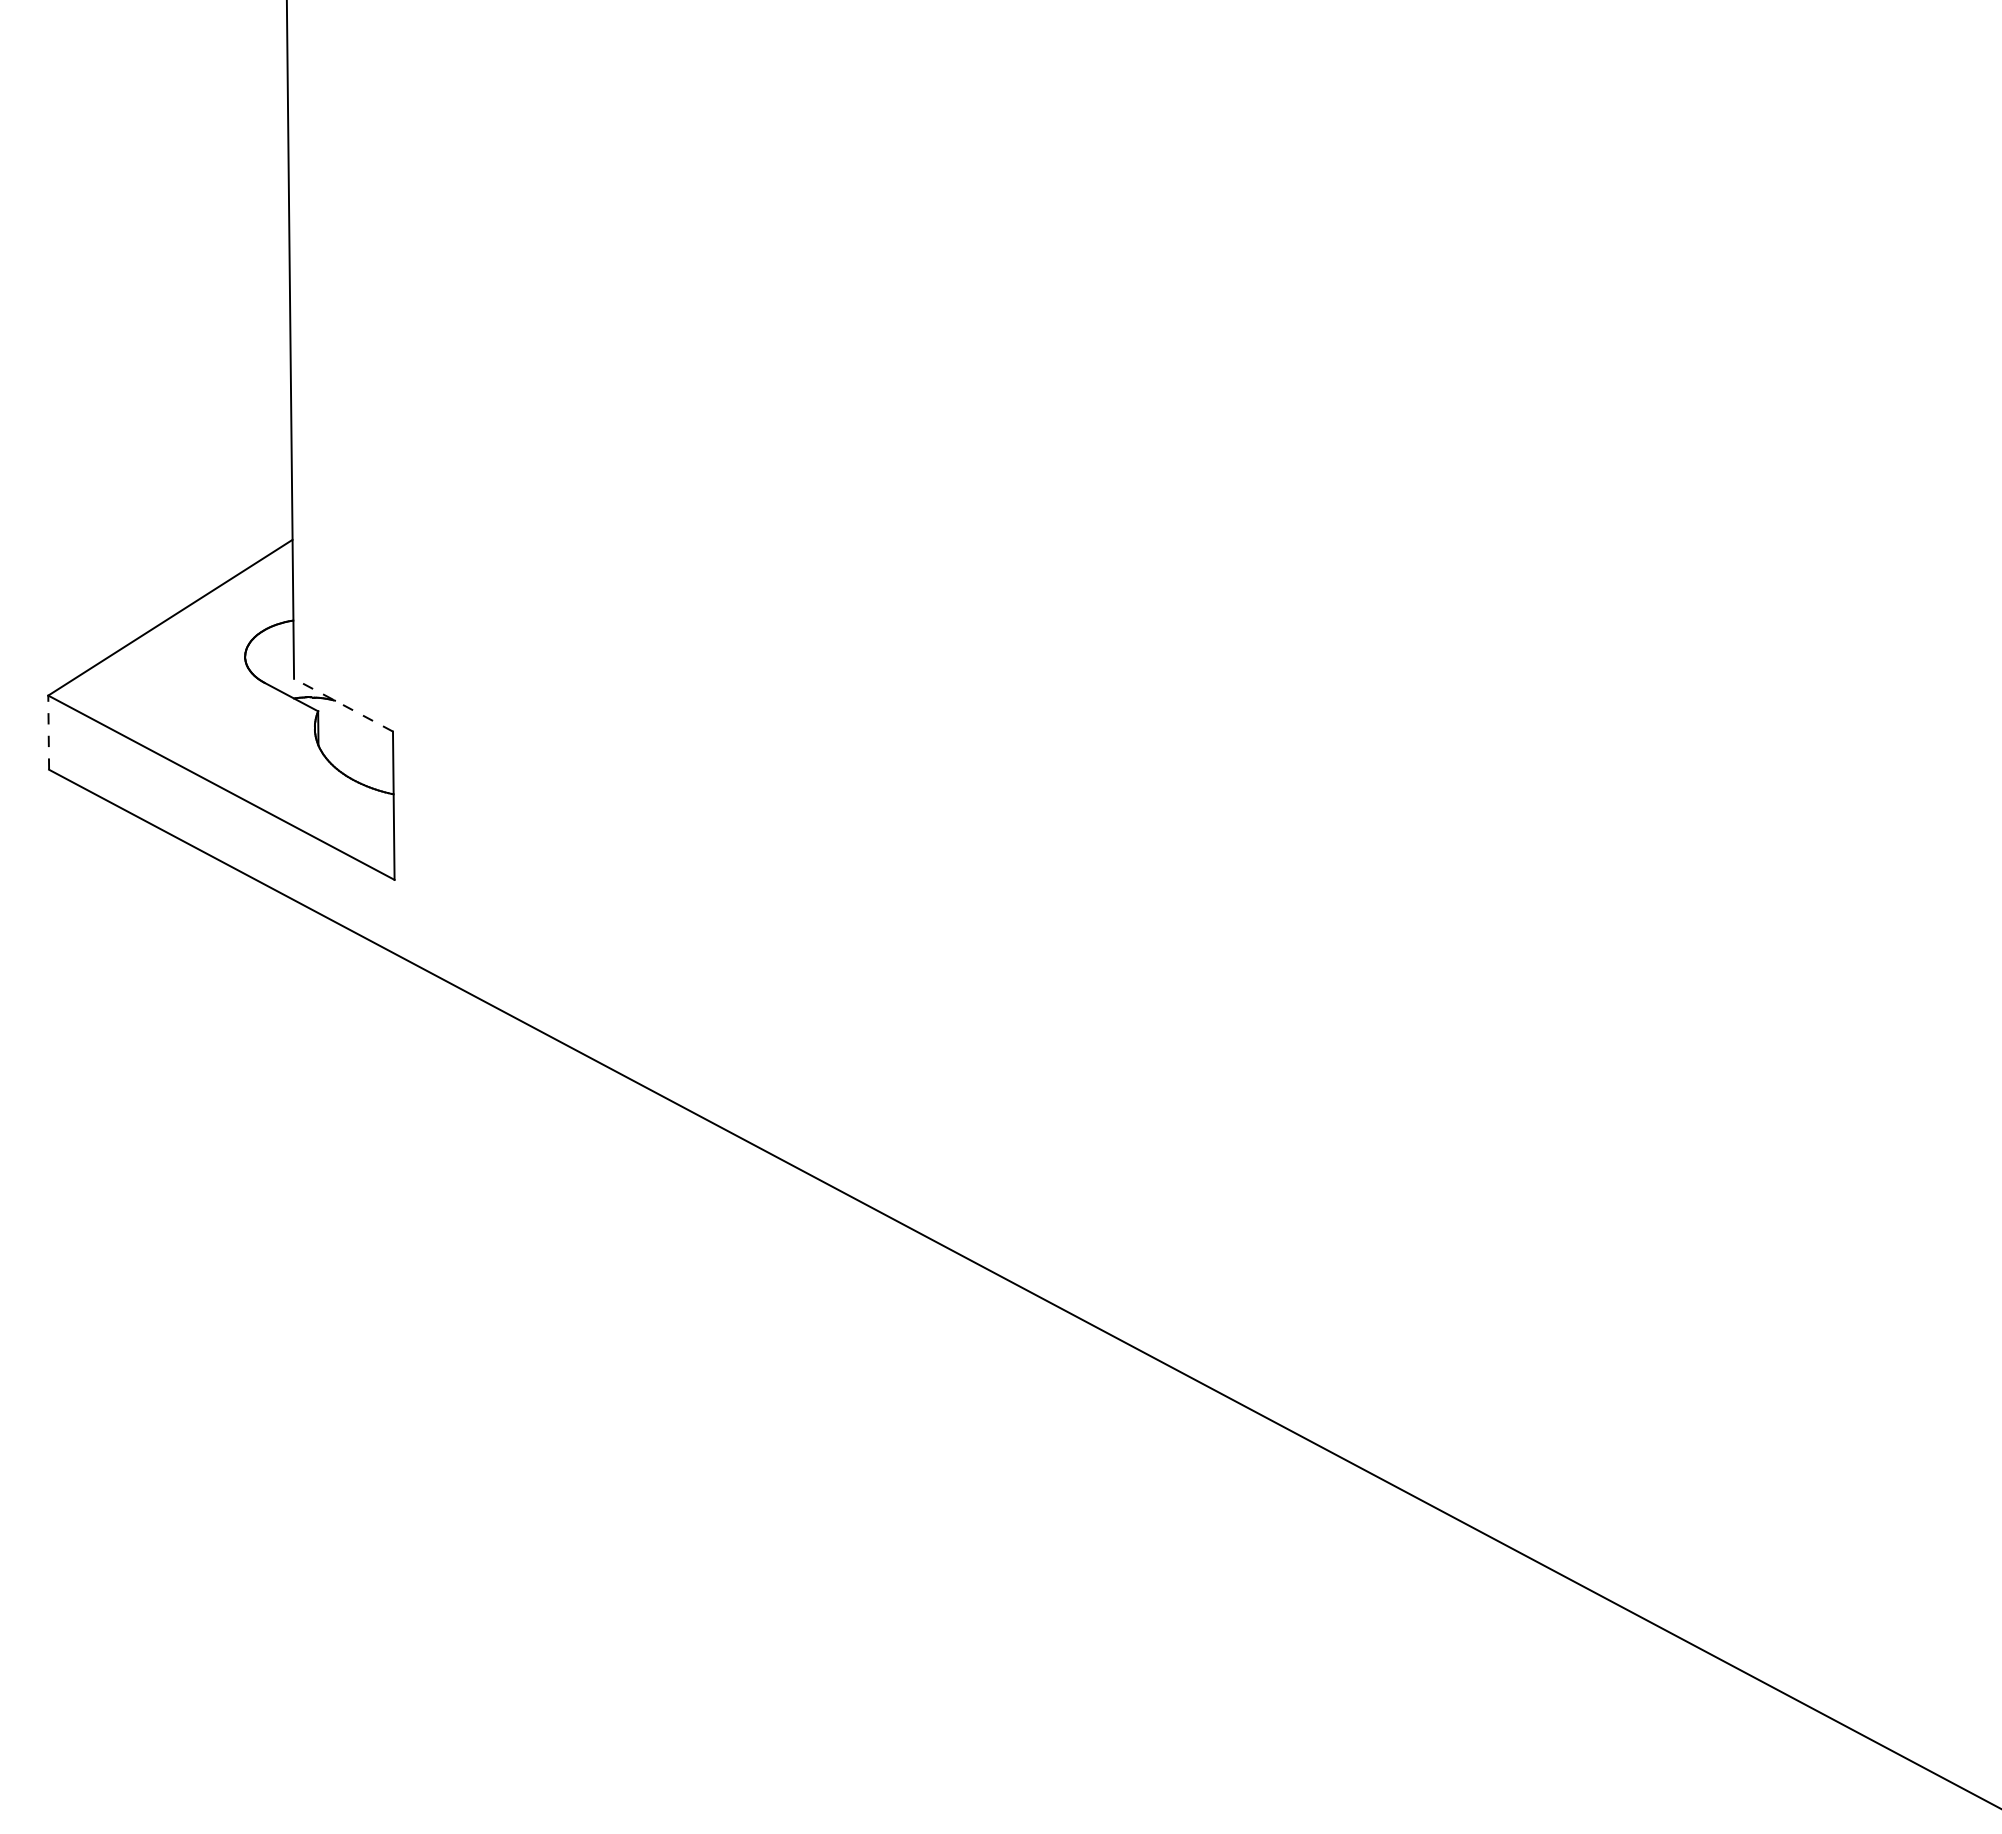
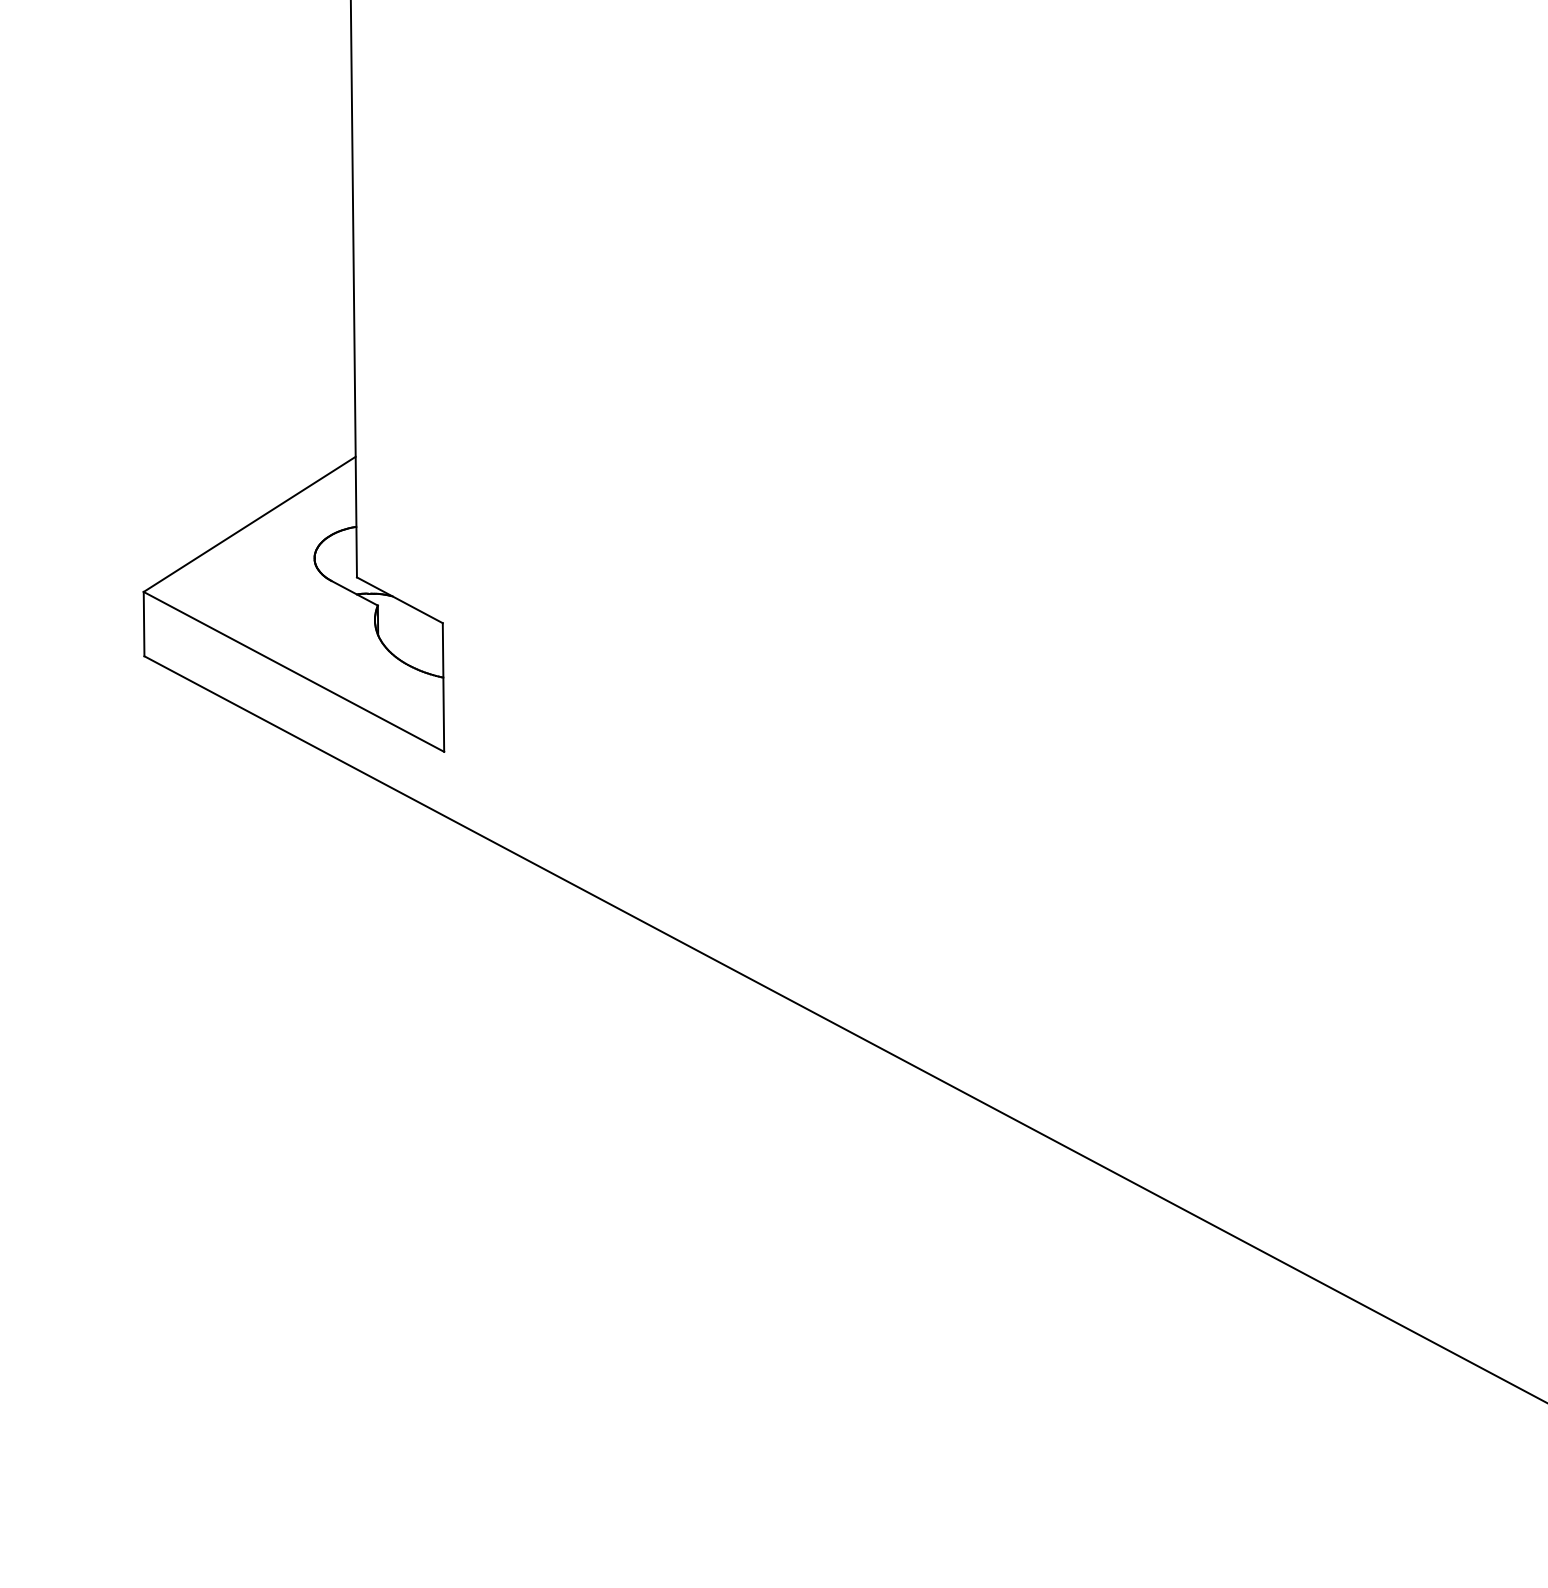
line: (343, 704) -> (399, 599), dashed -> solid
line: (48, 732) -> (143, 623), dashed -> solid

